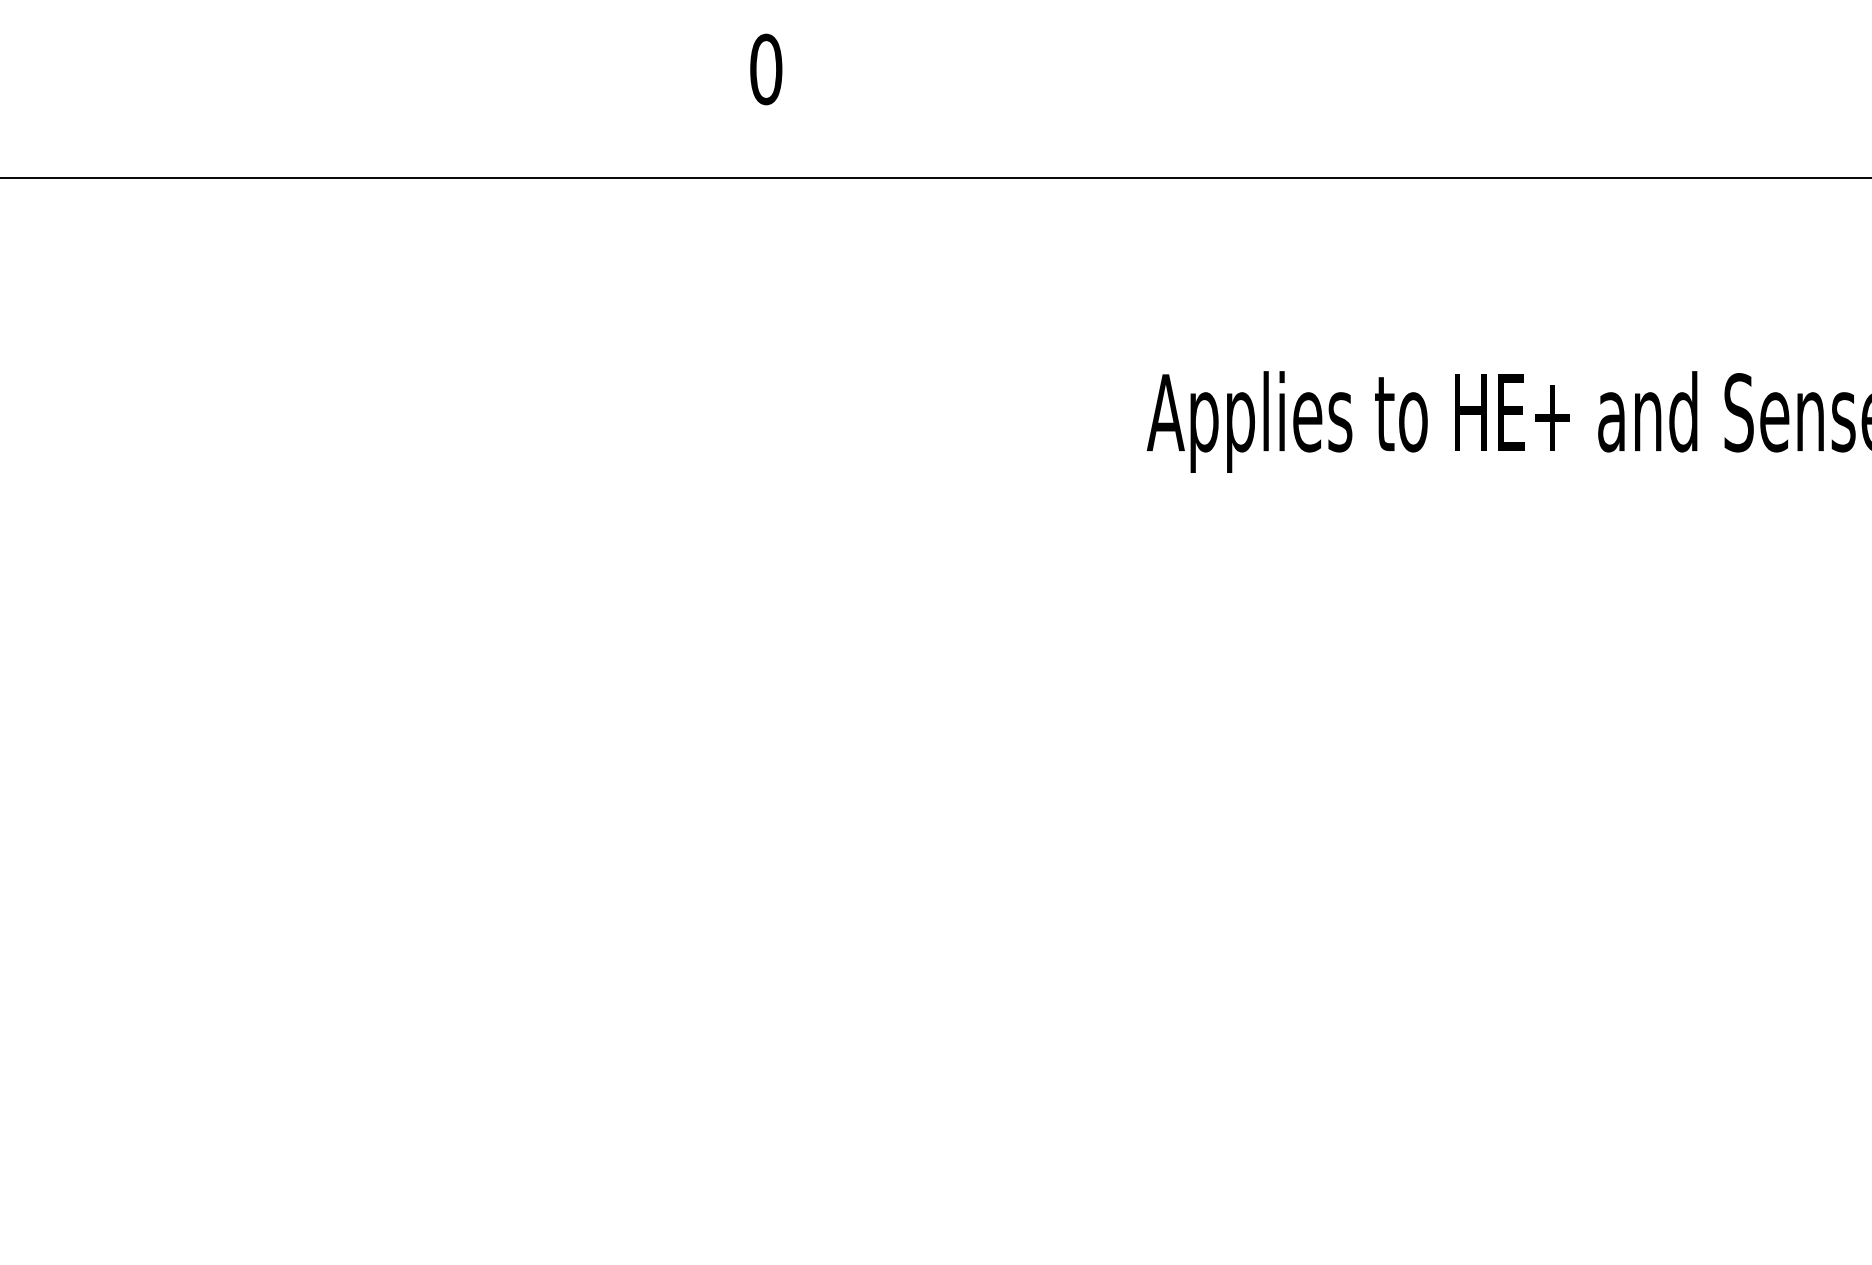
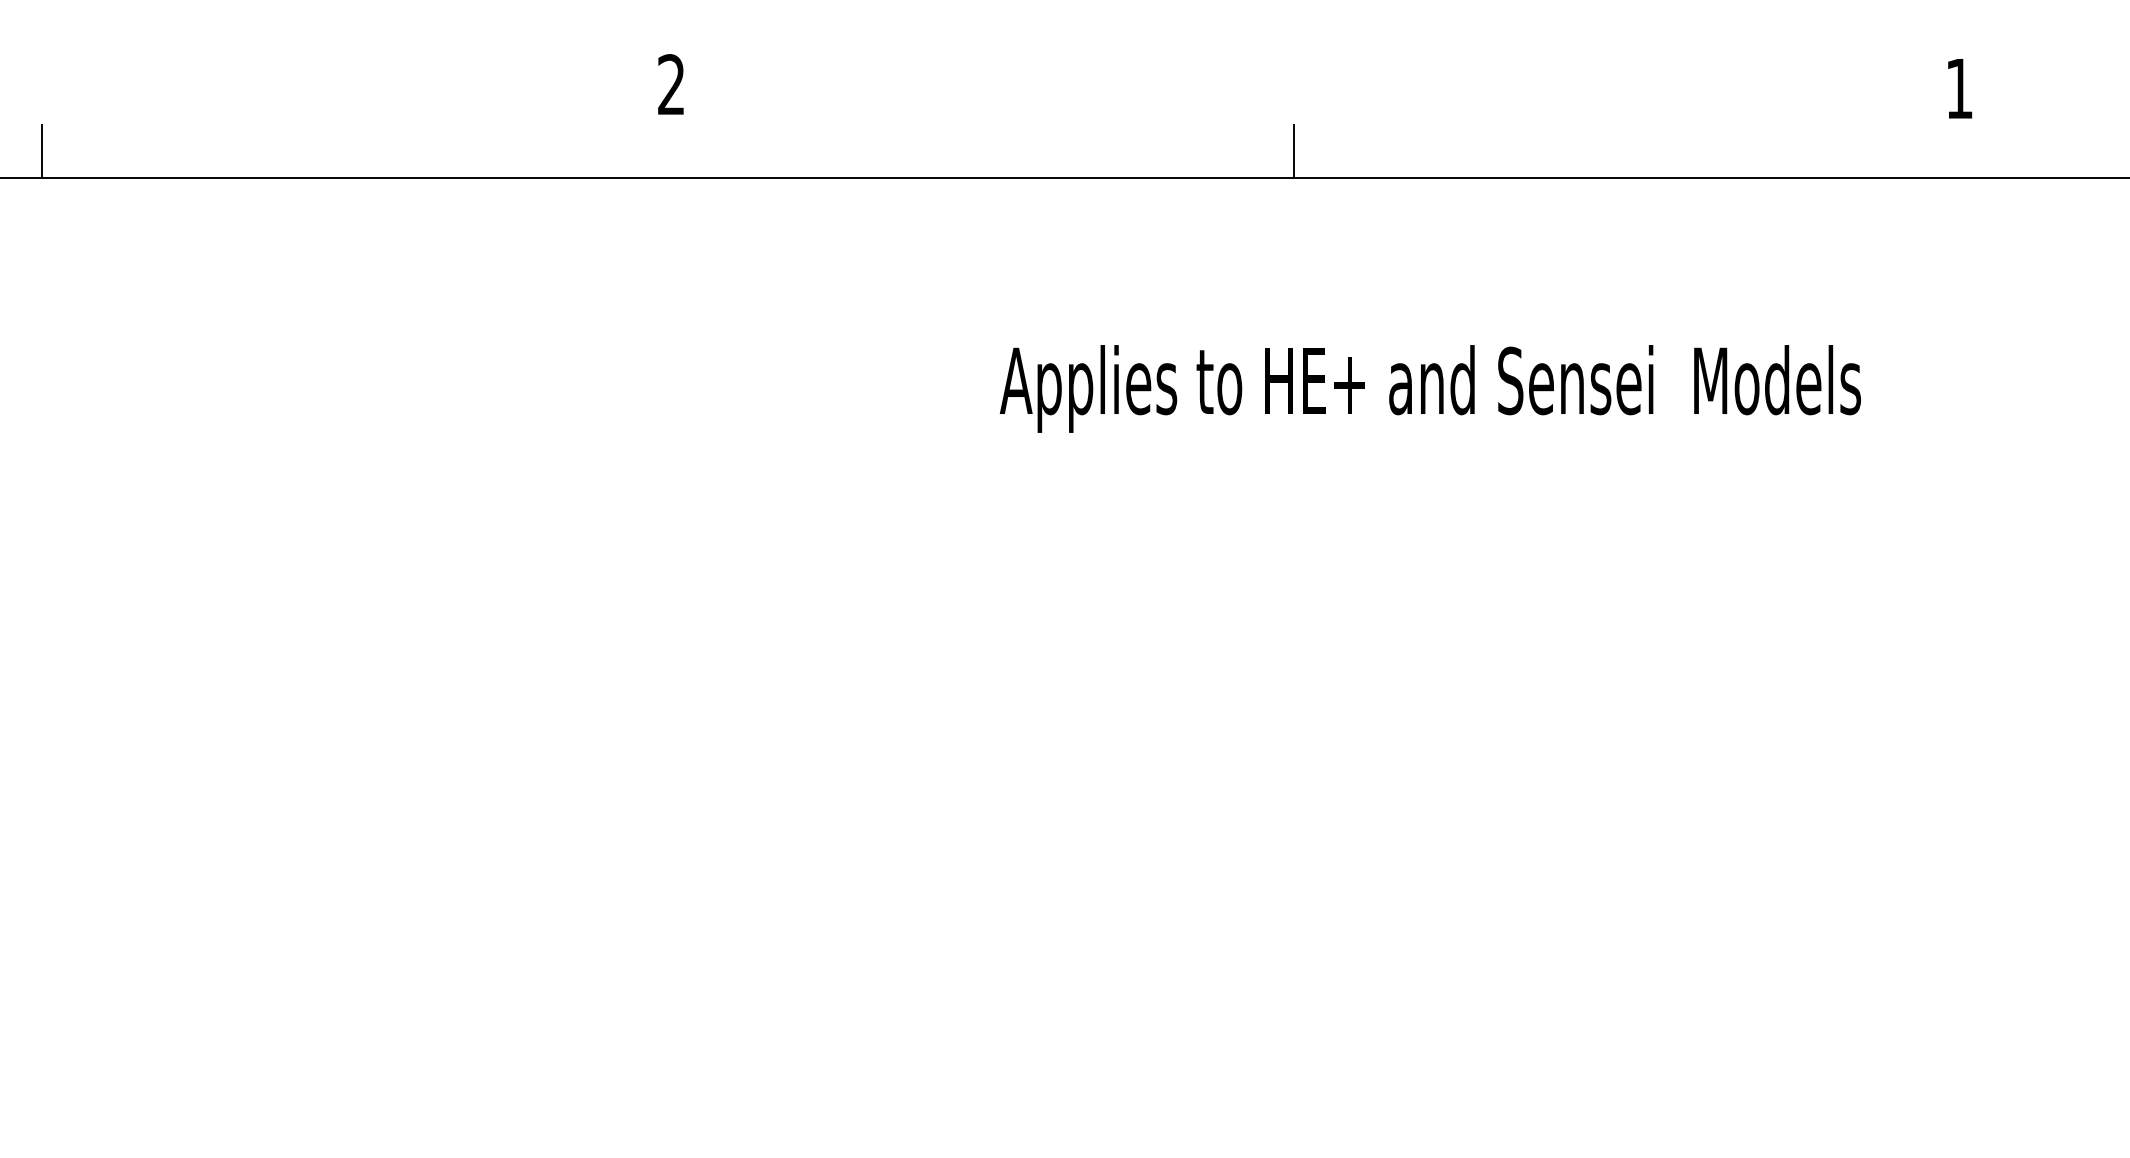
text: (766, 69) -> (671, 84), 0 -> 2
line: (36, 146) -> (42, 151), added
line: (1487, 146) -> (1293, 151), added

